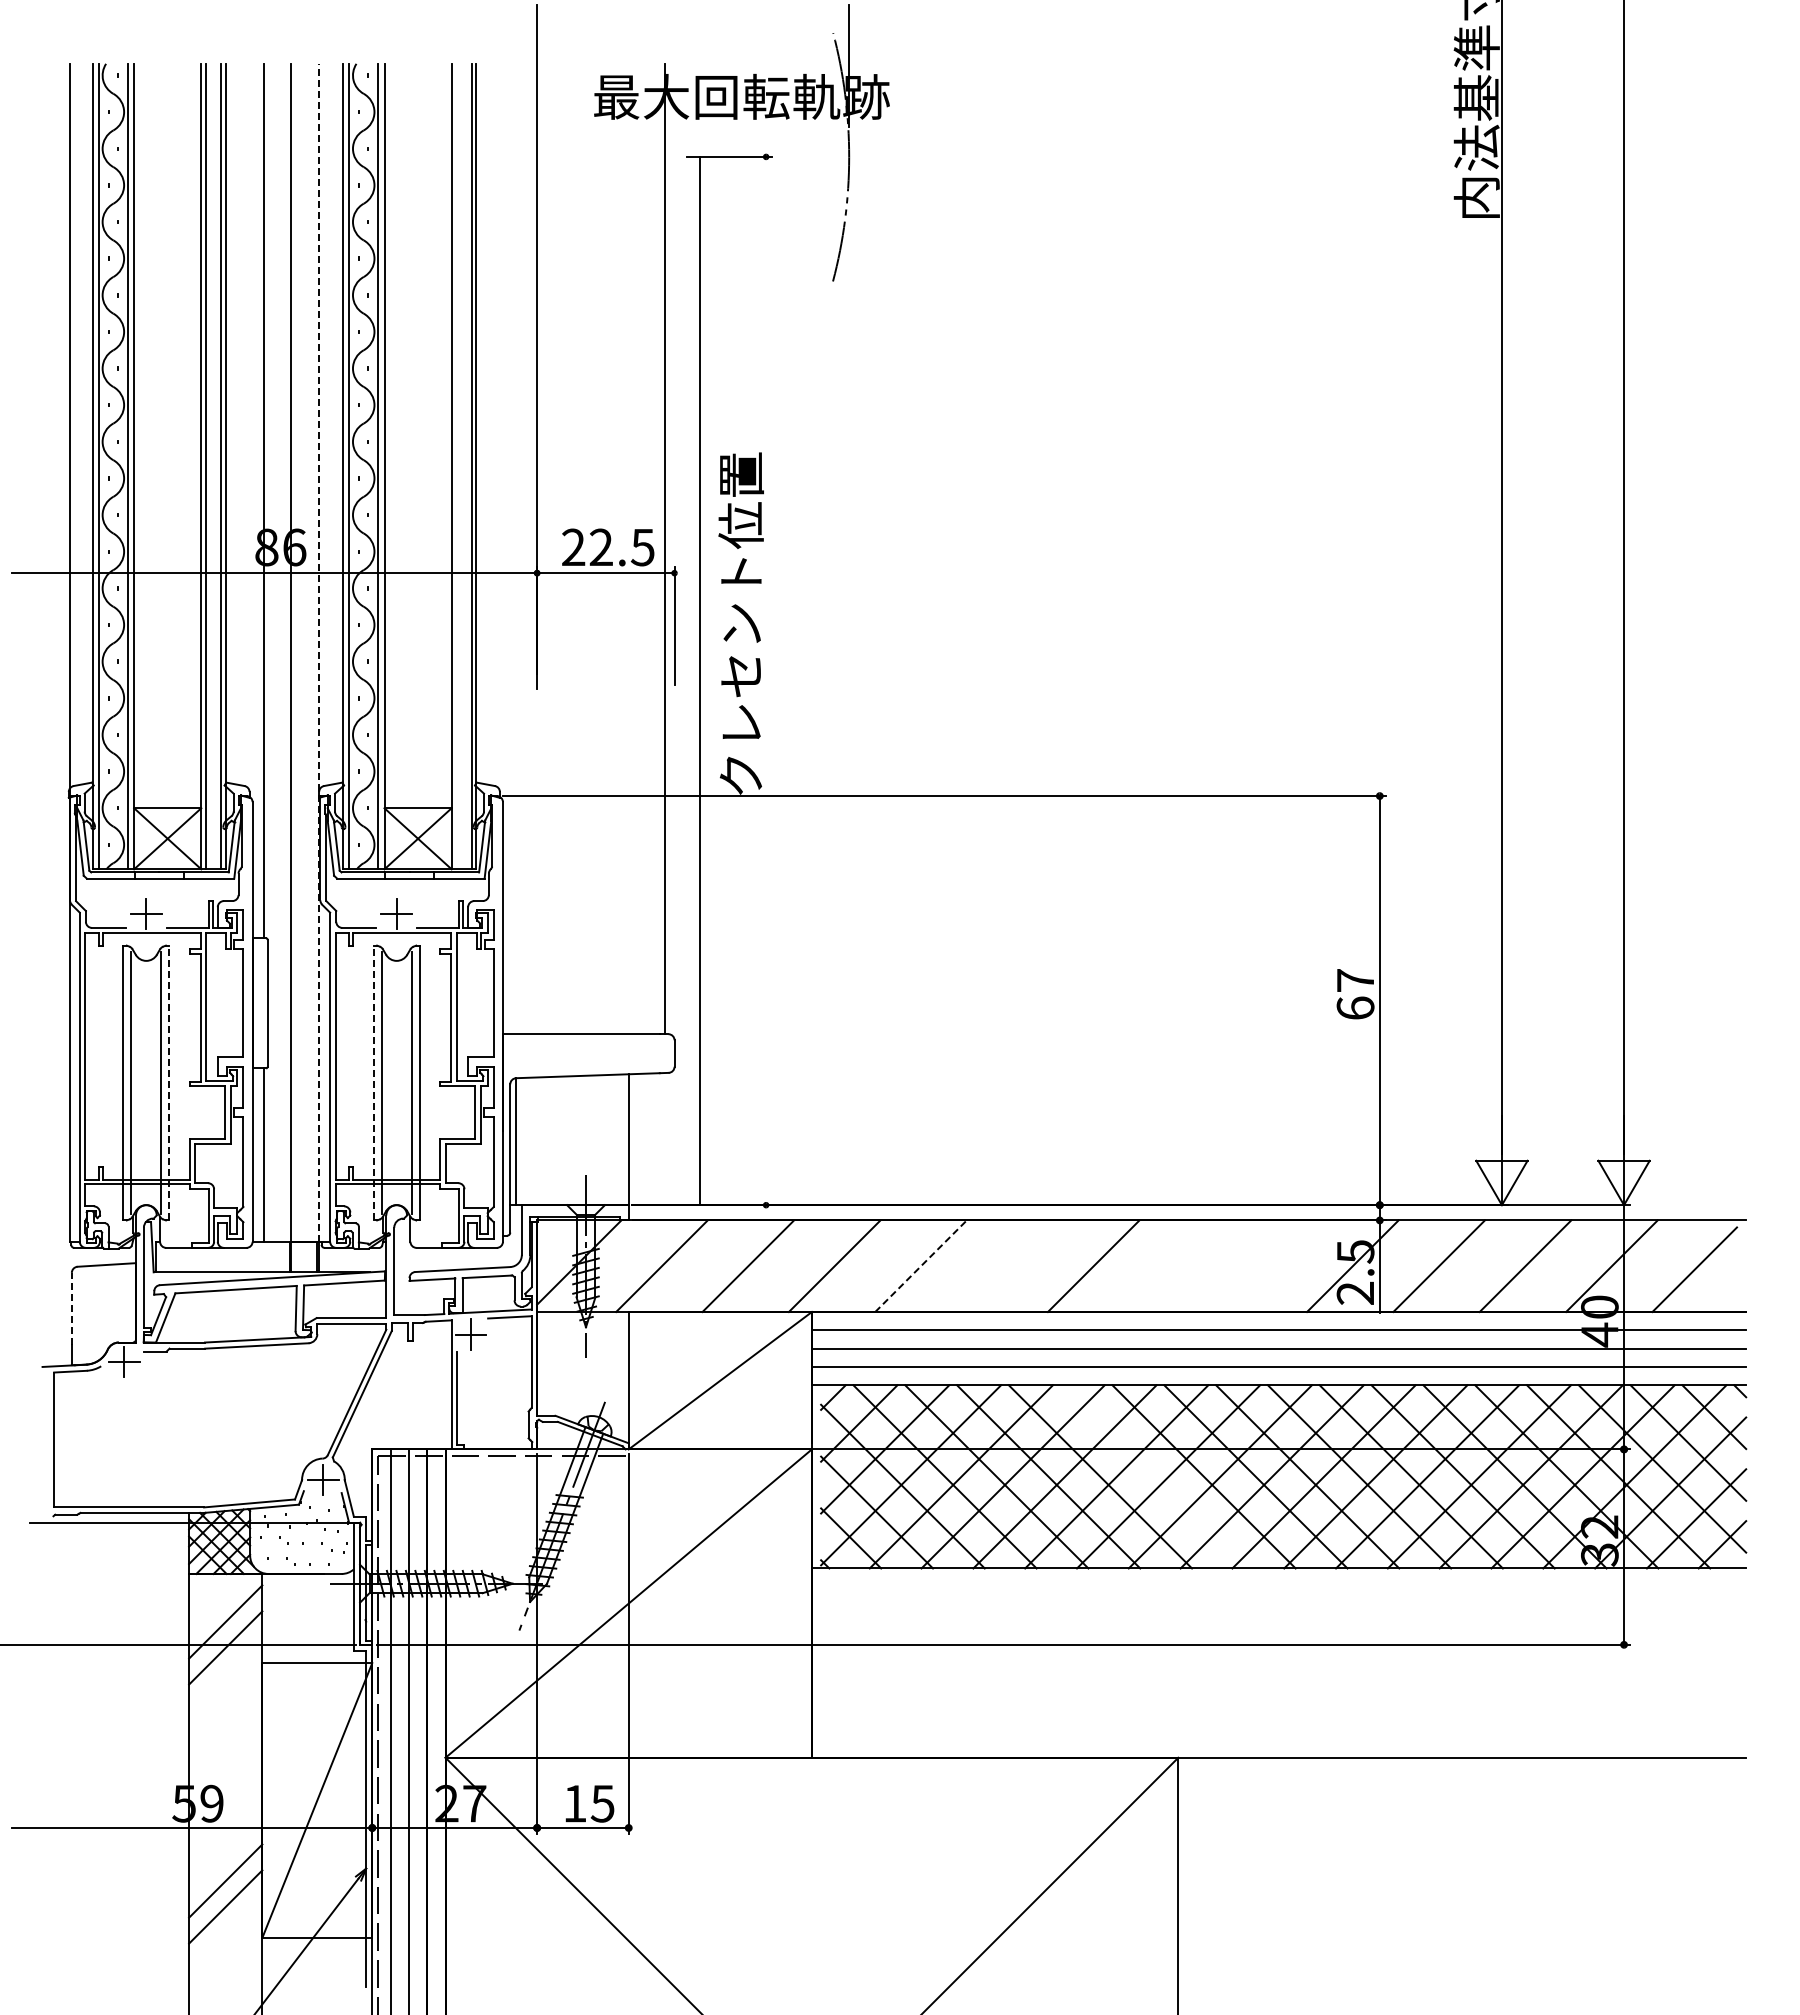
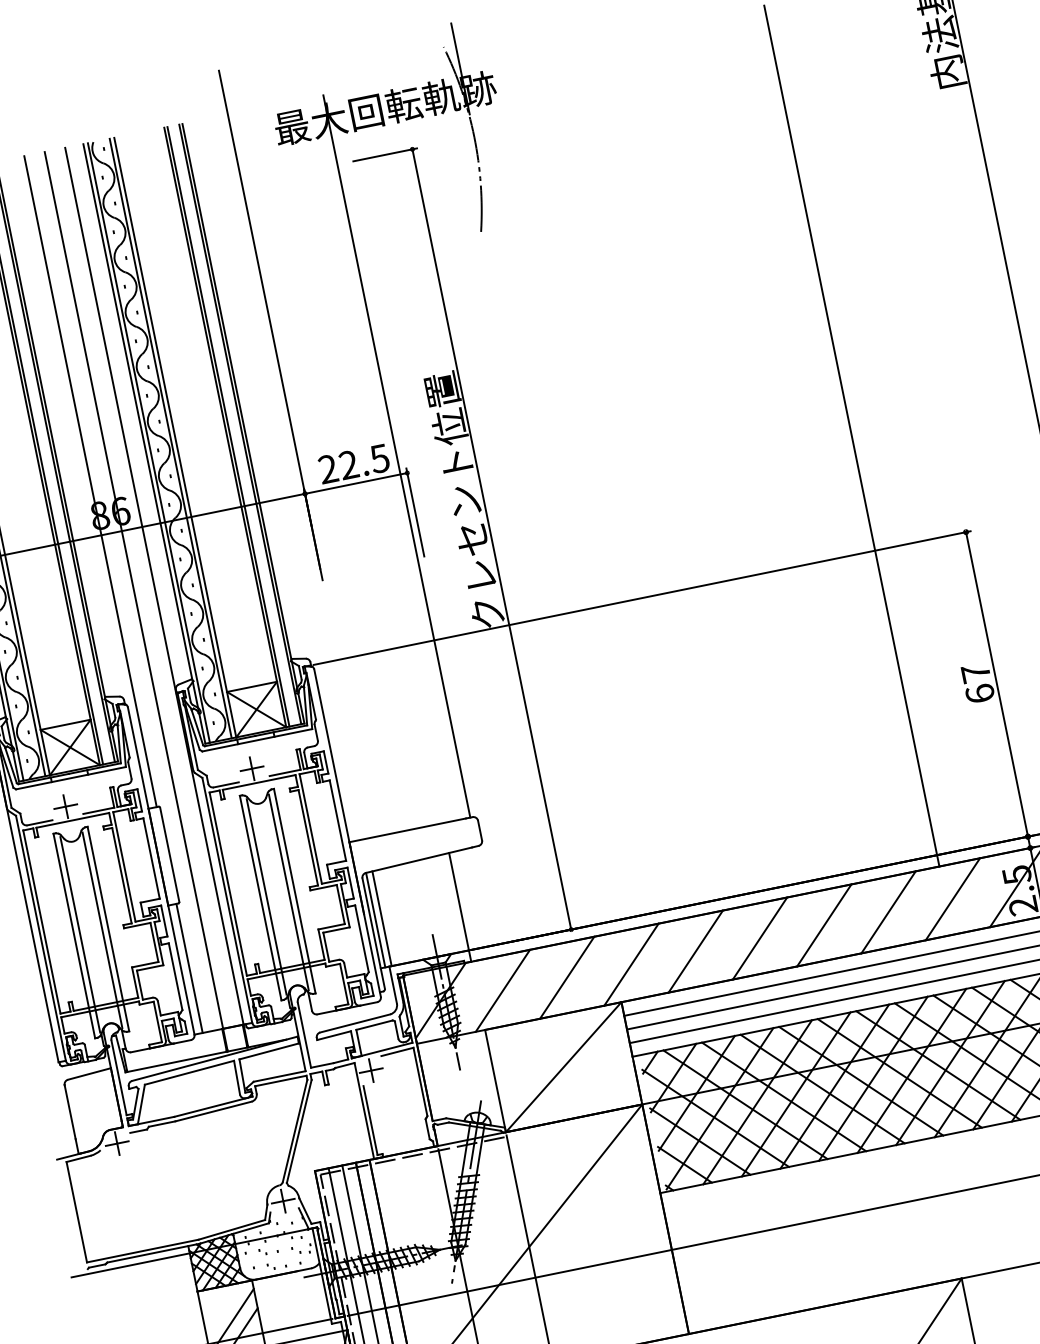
line: (455, 466) -> (228, 426), added
line: (1257, 641) -> (851, 435), added
line: (318, 652) -> (154, 586), dashed -> solid
line: (700, 680) -> (492, 539), moved
line: (169, 1082) -> (108, 928), dashed -> solid
line: (373, 1082) -> (260, 897), dashed -> solid
line: (524, 1141) -> (381, 918), added
line: (921, 1266) -> (696, 951), dashed -> solid
line: (1007, 1266) -> (760, 938), added
line: (1179, 1266) -> (888, 912), added
line: (1266, 1266) -> (952, 899), added
line: (71, 1308) -> (69, 1111), dashed -> solid
line: (1151, 1476) -> (899, 1073), added

